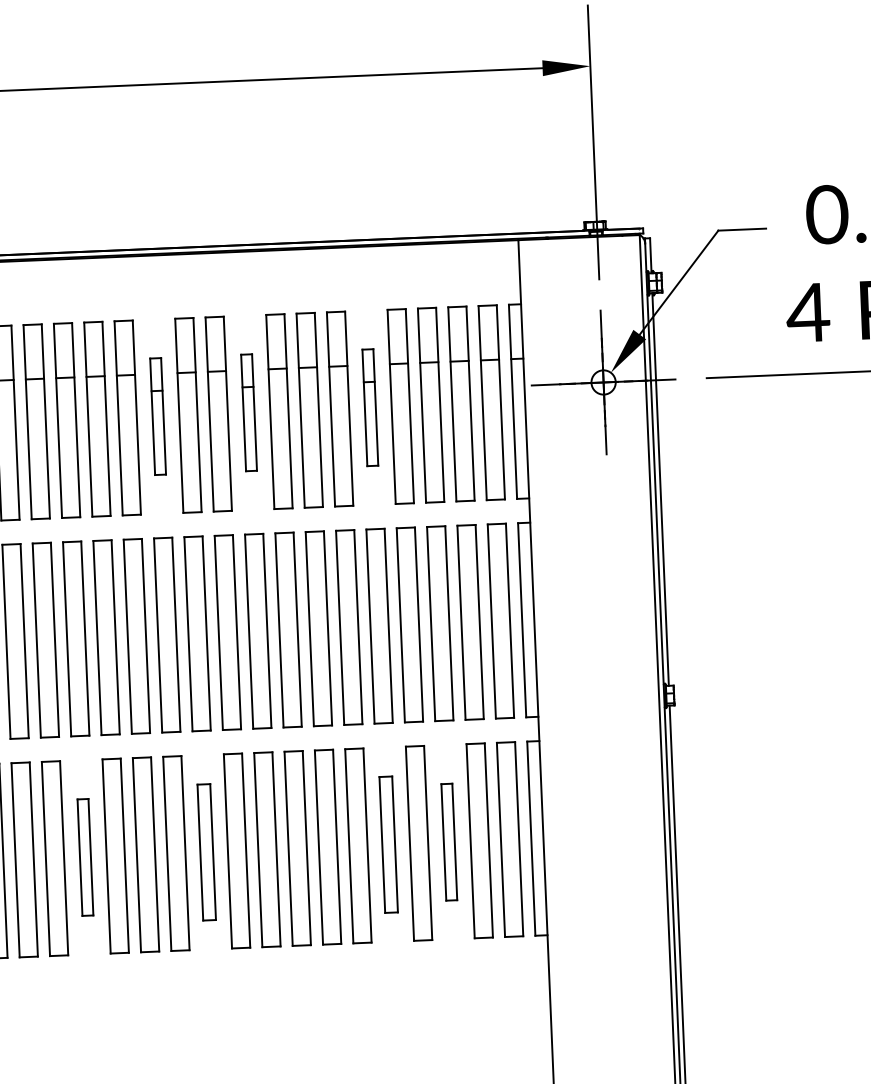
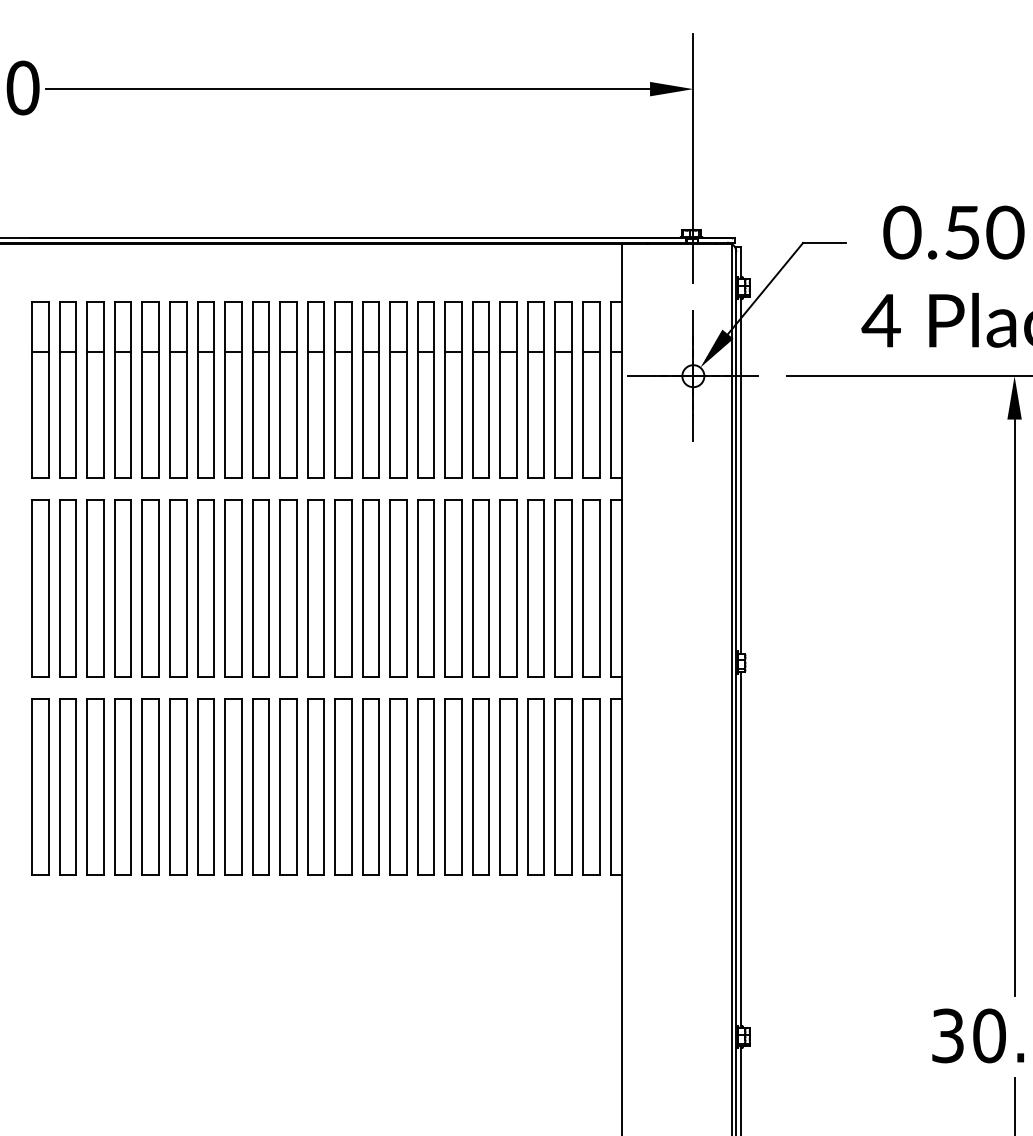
part: (369, 406) -> (480, 389), size x1.67
part: (248, 412) -> (370, 389), size x1.67
part: (158, 415) -> (288, 389), size x1.67
part: (448, 841) -> (535, 786), size x1.67
part: (388, 844) -> (480, 786), size x1.43
part: (206, 851) -> (315, 786), size x1.43
part: (85, 857) -> (205, 786), size x1.67

